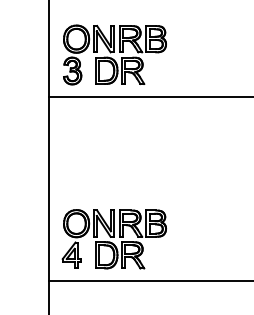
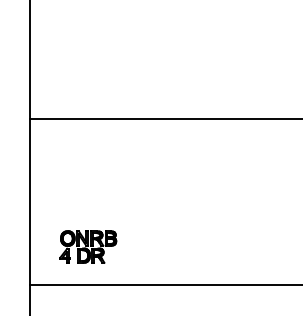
part: (114, 54) -> (88, 80), removed
part: (113, 238) -> (87, 246), size x0.6

